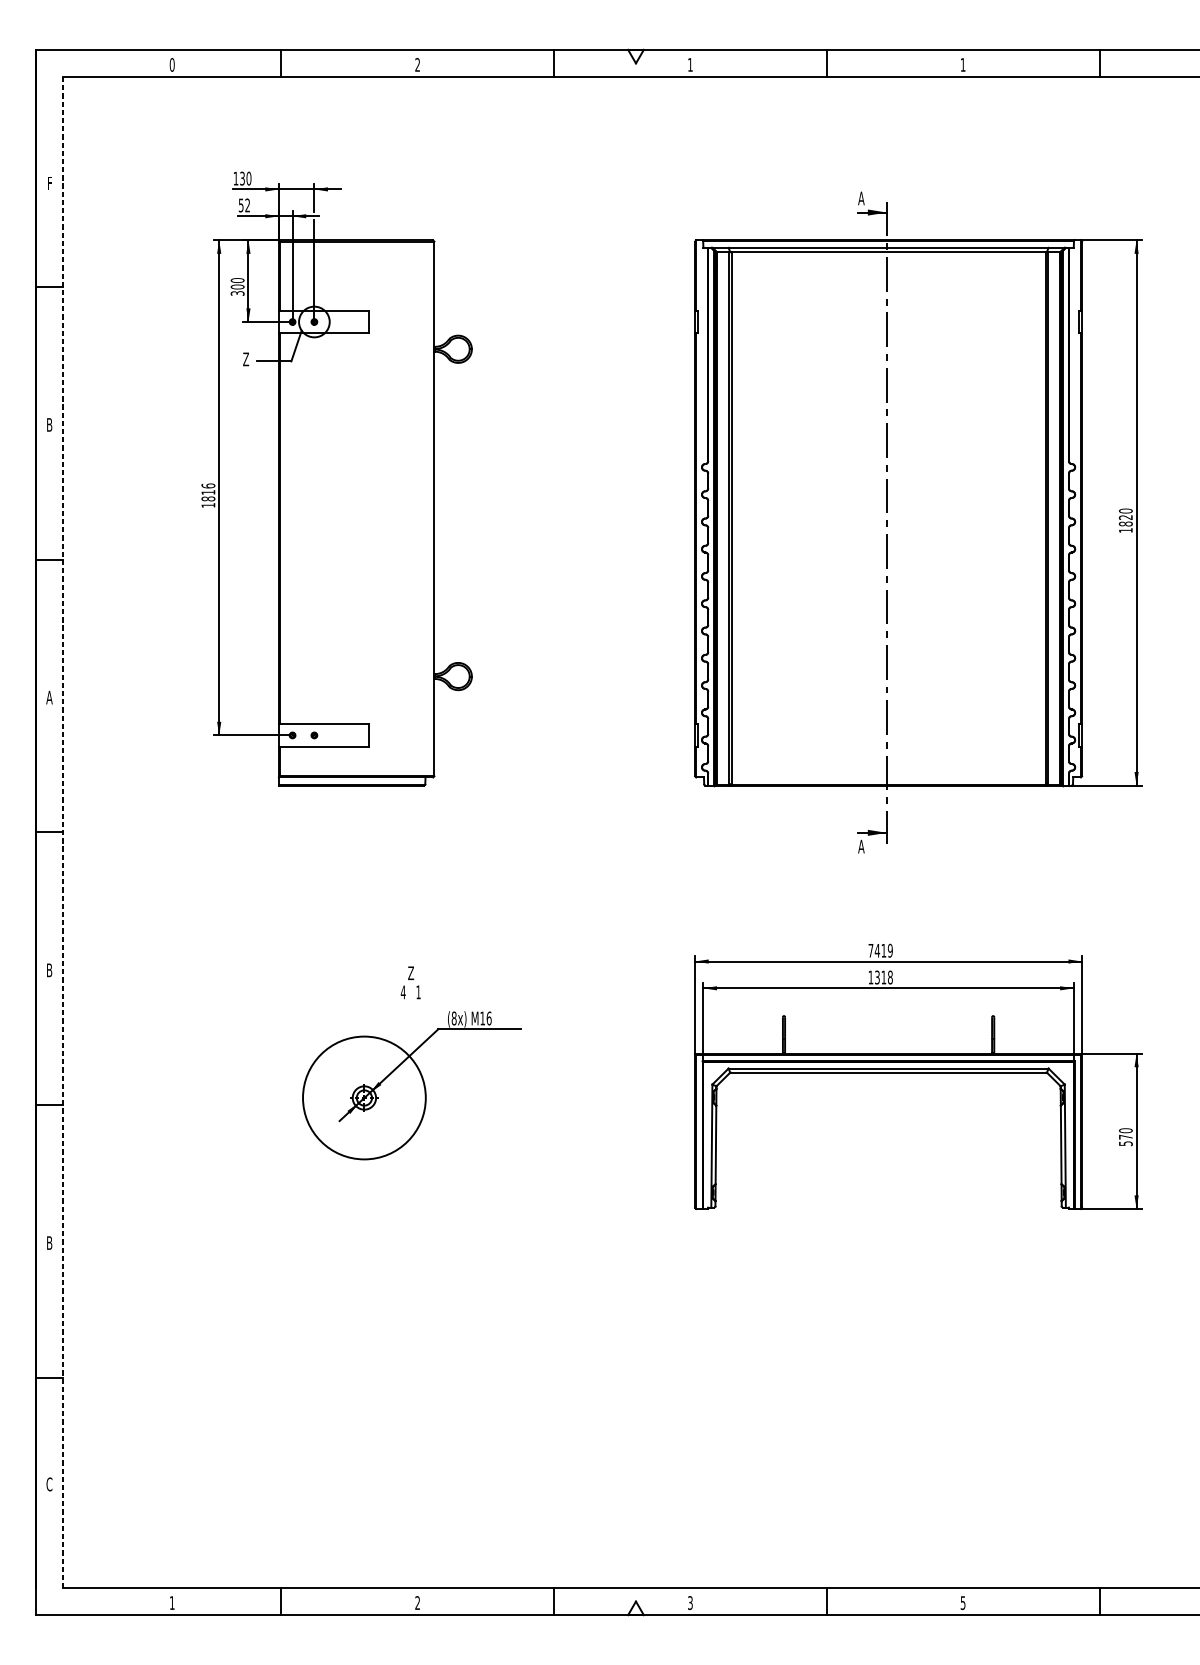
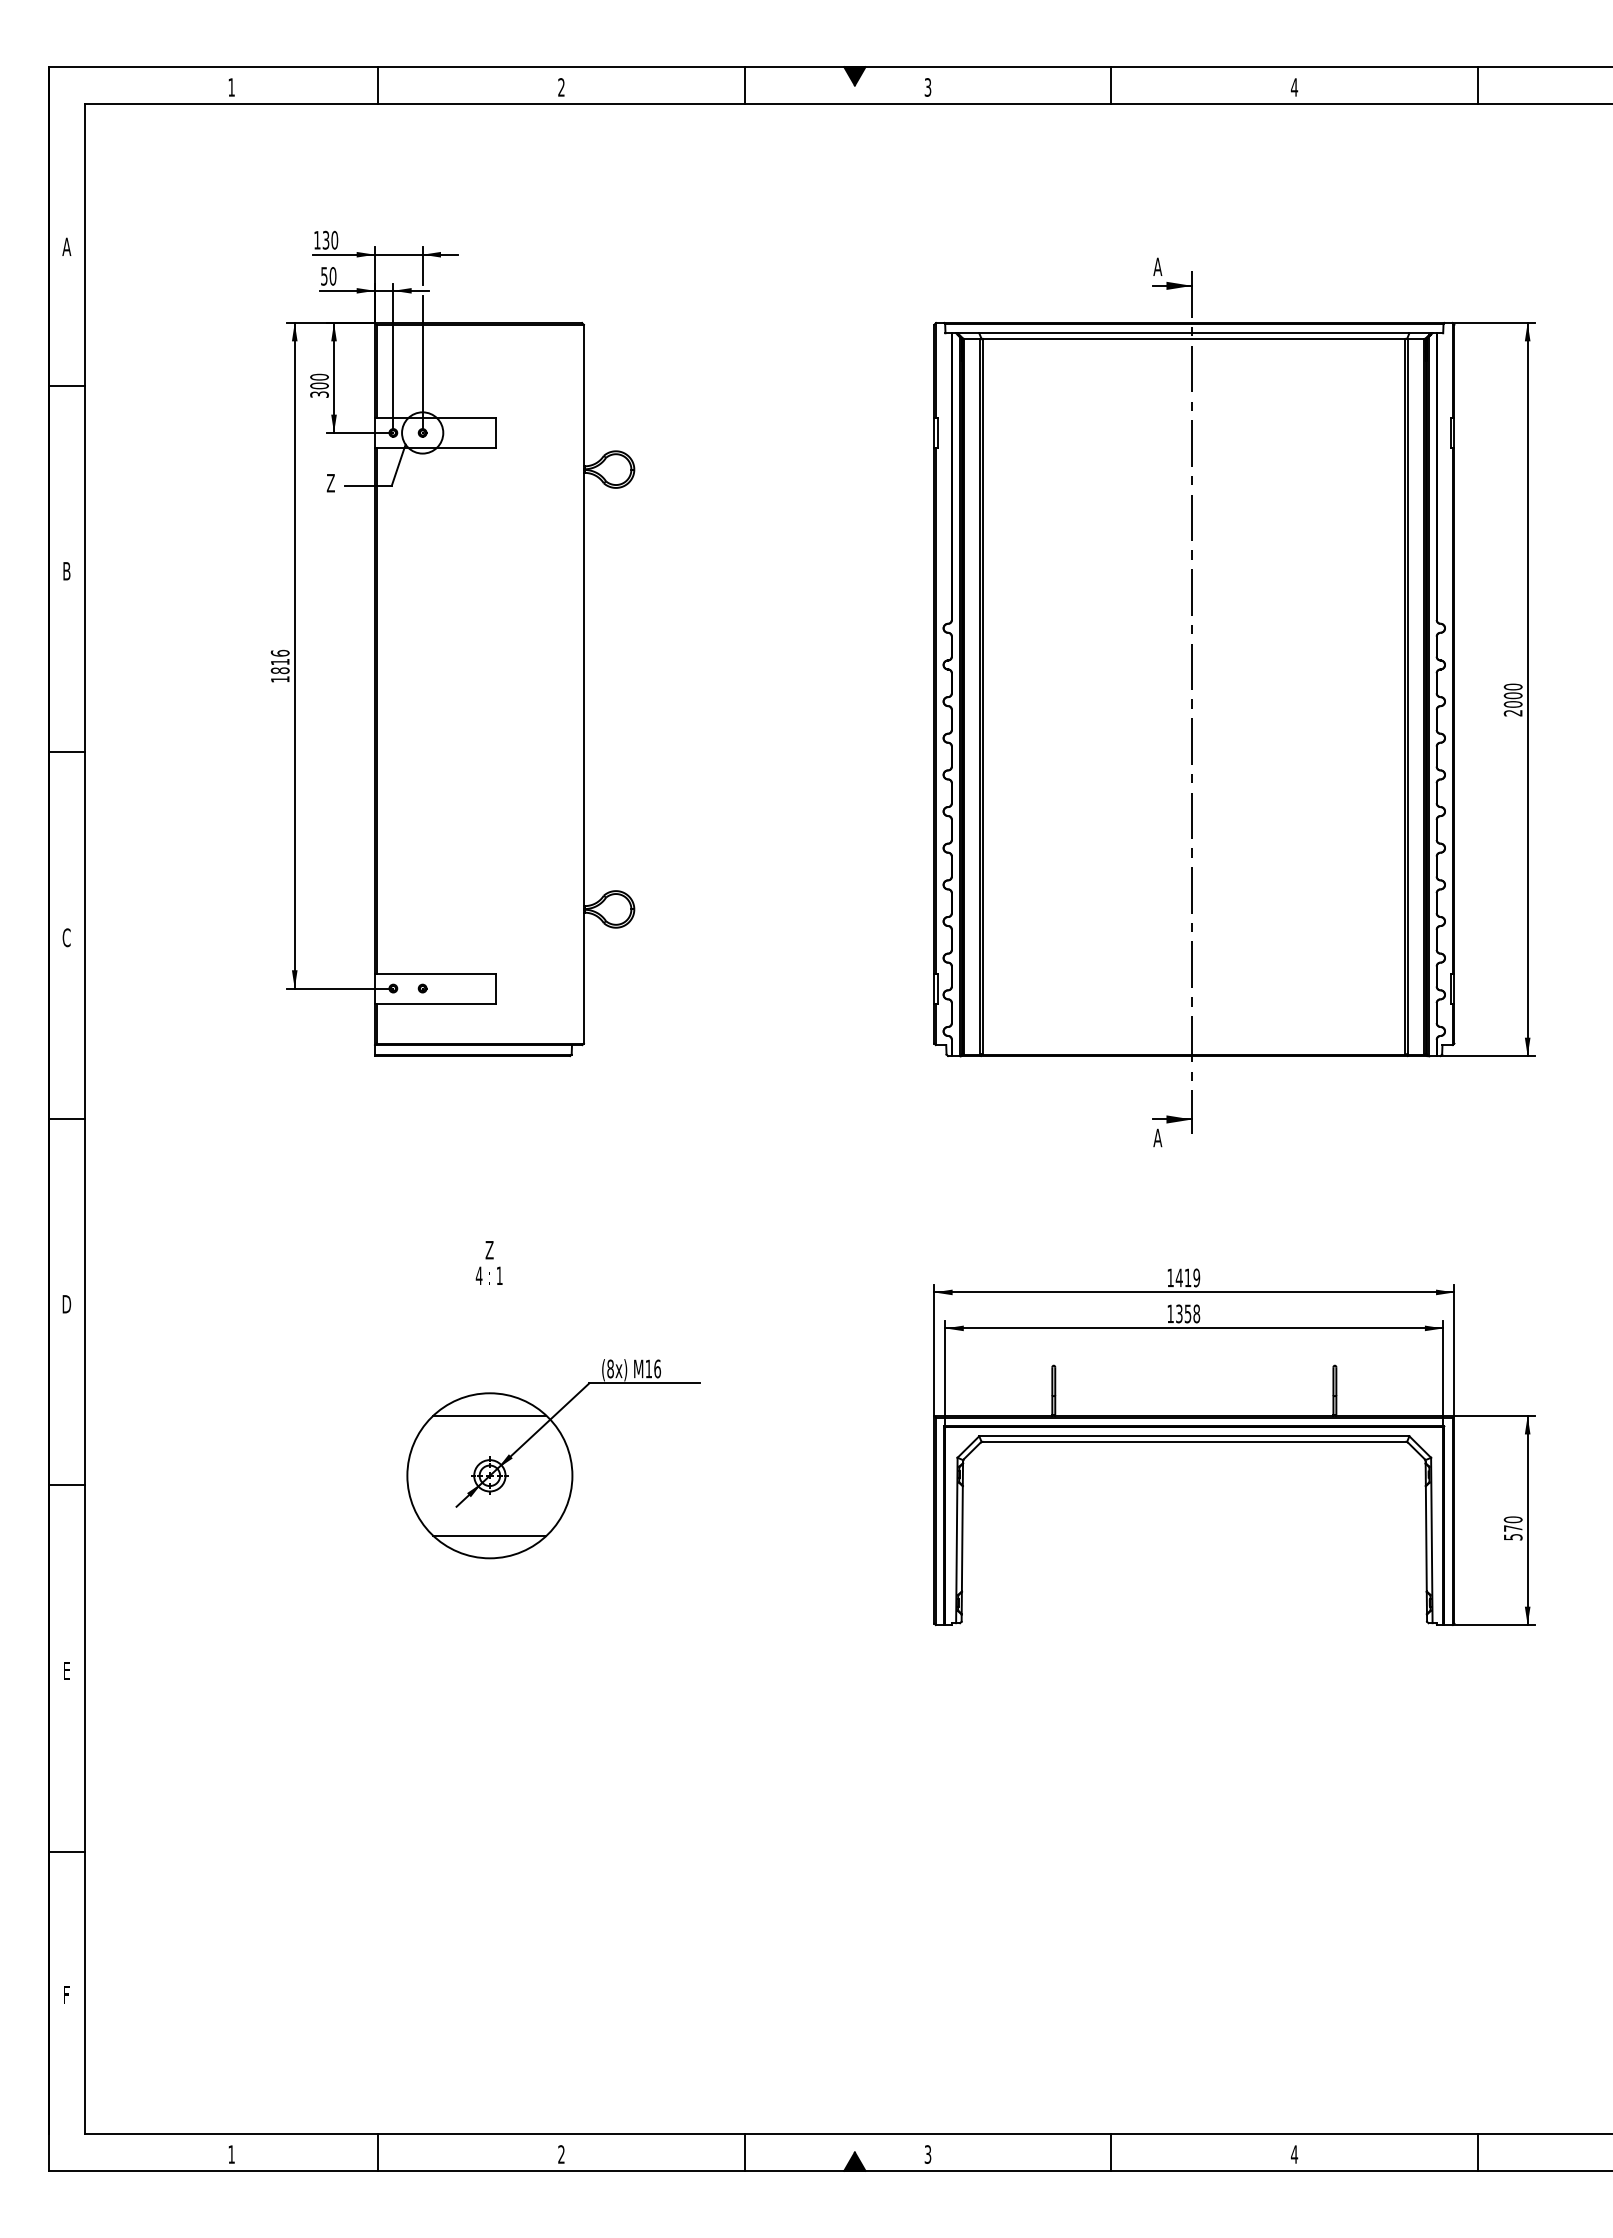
fill: (635, 56) -> (854, 76), added
text: (172, 64) -> (231, 87), 0 -> 1
text: (690, 64) -> (927, 87), 1 -> 3
text: (963, 64) -> (1294, 87), 1 -> 4
text: (49, 183) -> (66, 246), F -> A
text: (247, 205) -> (332, 276), 52 -> 50
text: (1125, 524) -> (1512, 704), 1820 -> 2000
text: (49, 697) -> (66, 937), A -> C
line: (63, 832) -> (85, 1119), dashed -> solid
text: (870, 950) -> (1170, 1277), 7419 -> 1419
text: (49, 970) -> (66, 1304), B -> D
text: (883, 977) -> (1187, 1313), 1318 -> 1358
text: (410, 982) -> (488, 1262), moved
line: (364, 1053) -> (489, 1415), added
line: (364, 1142) -> (489, 1535), added
text: (49, 1242) -> (66, 1670), B -> E
text: (49, 1483) -> (66, 1994), C -> F
text: (963, 1603) -> (1294, 2154), 5 -> 4
fill: (635, 1608) -> (854, 2161), added

